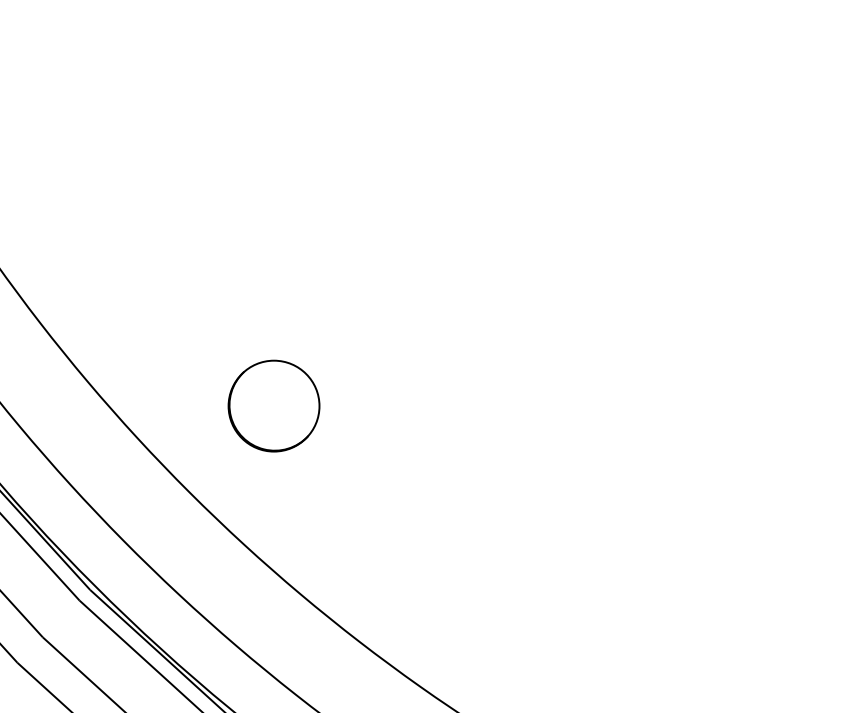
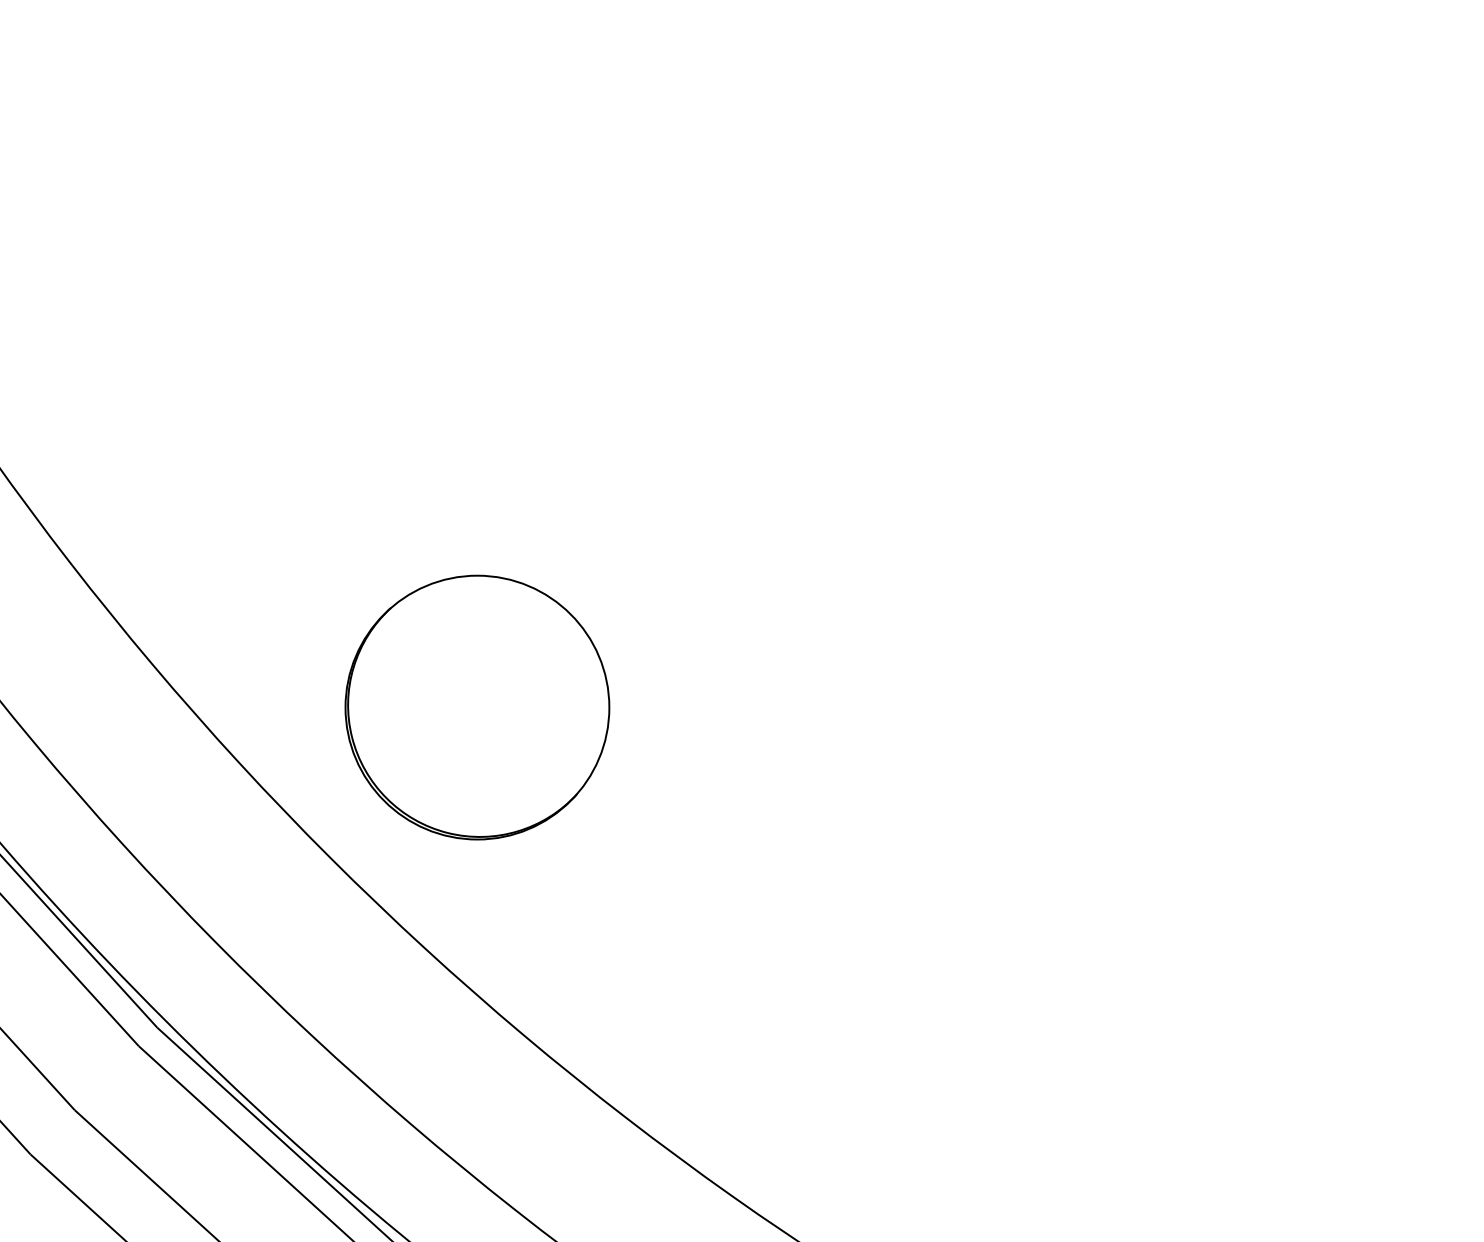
part: (273, 405) -> (476, 706), size x1.67

